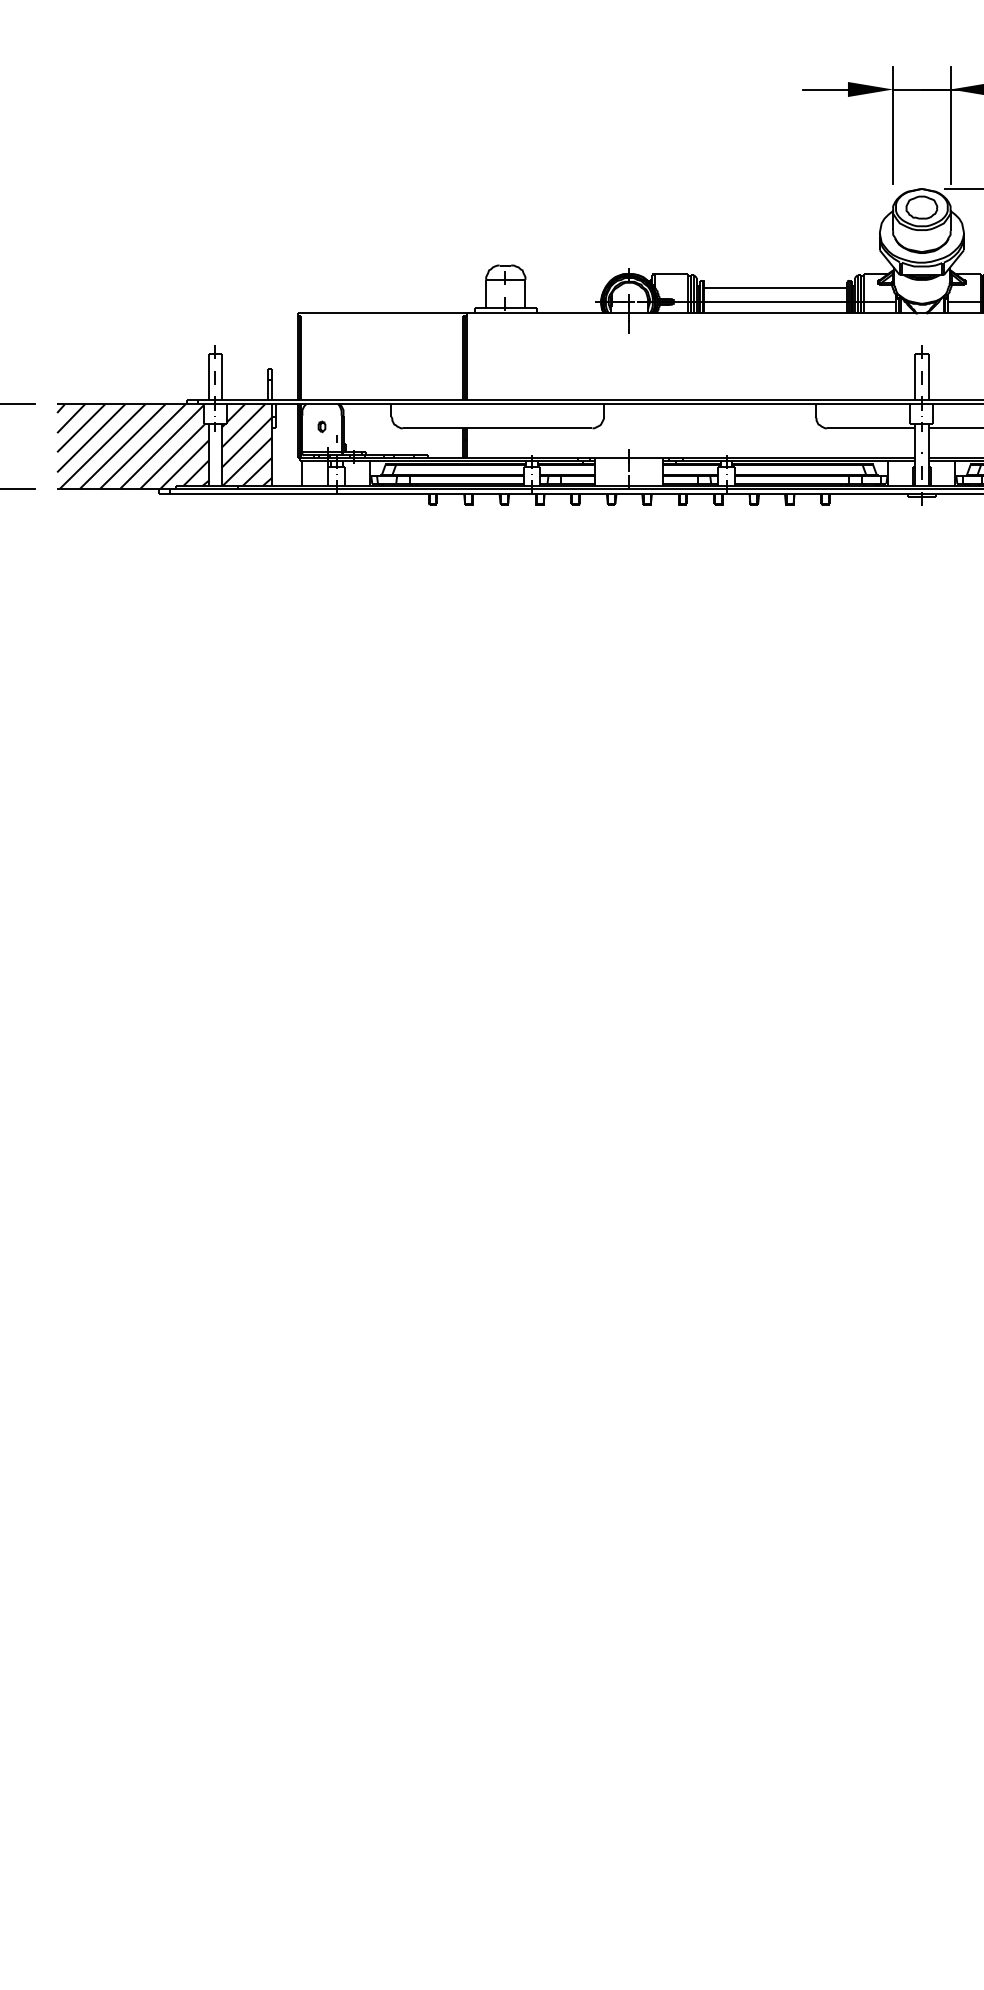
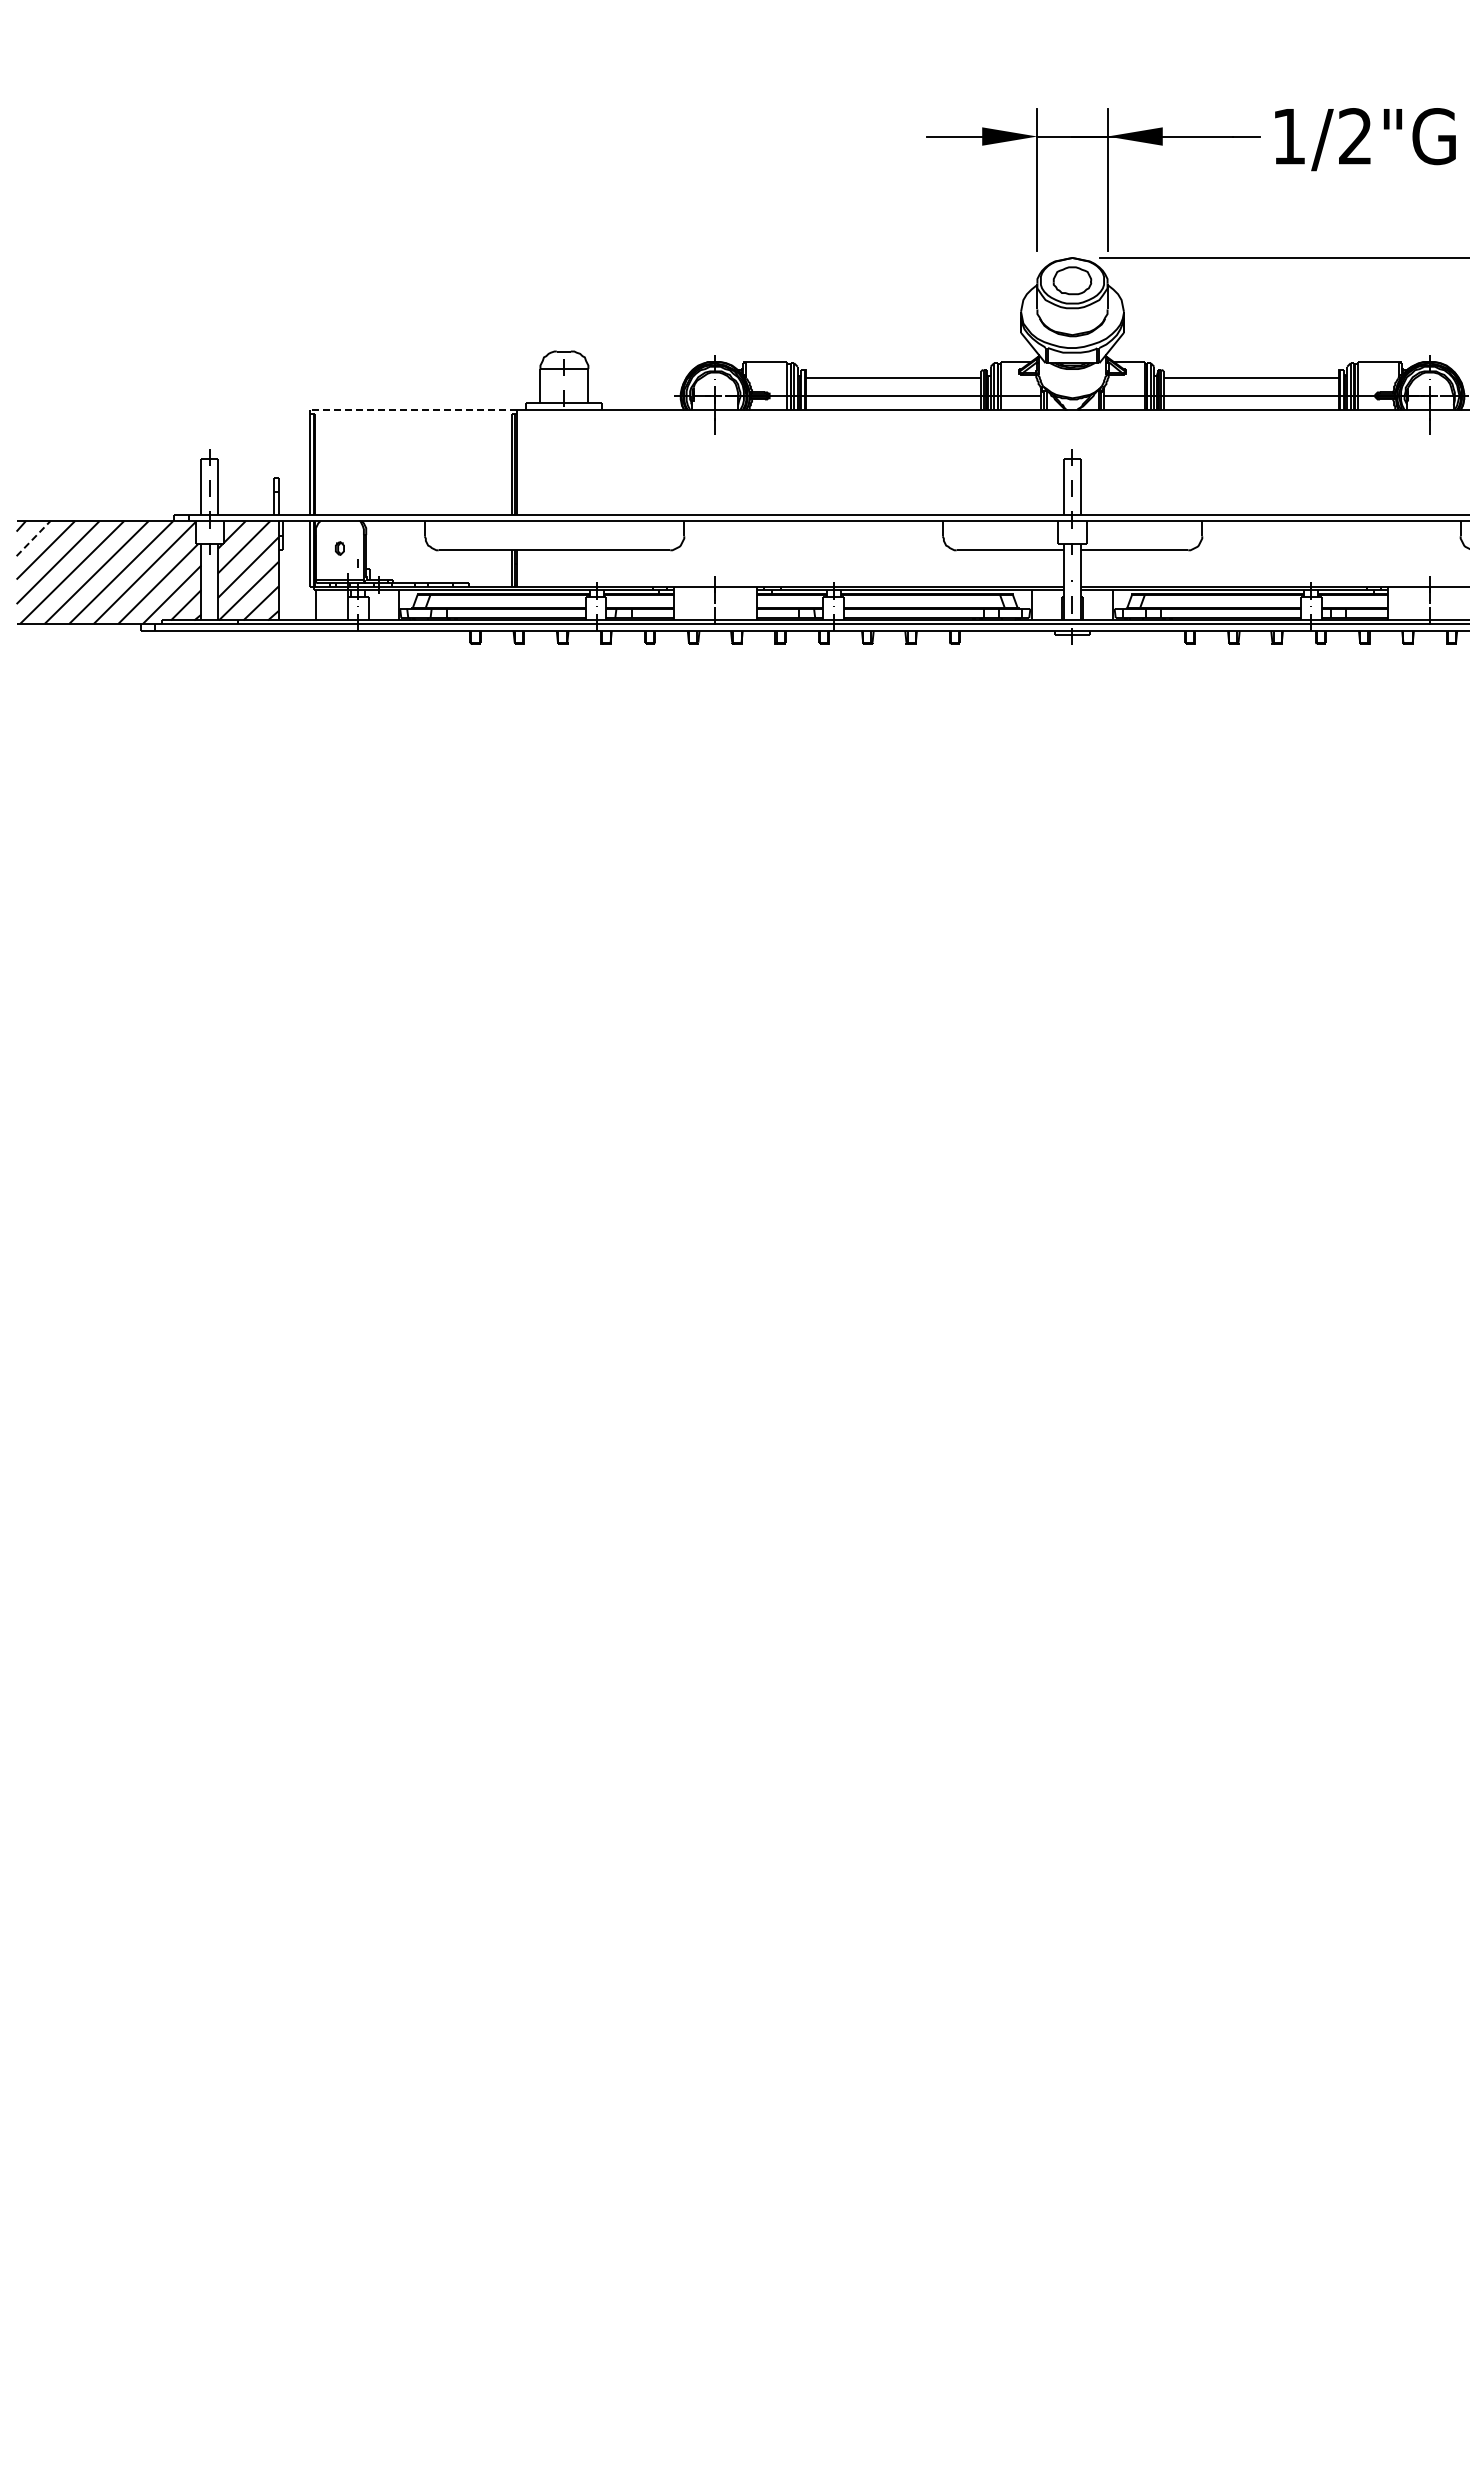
line: (382, 313) -> (413, 409), solid -> dashed
line: (71, 418) -> (33, 538), solid -> dashed

